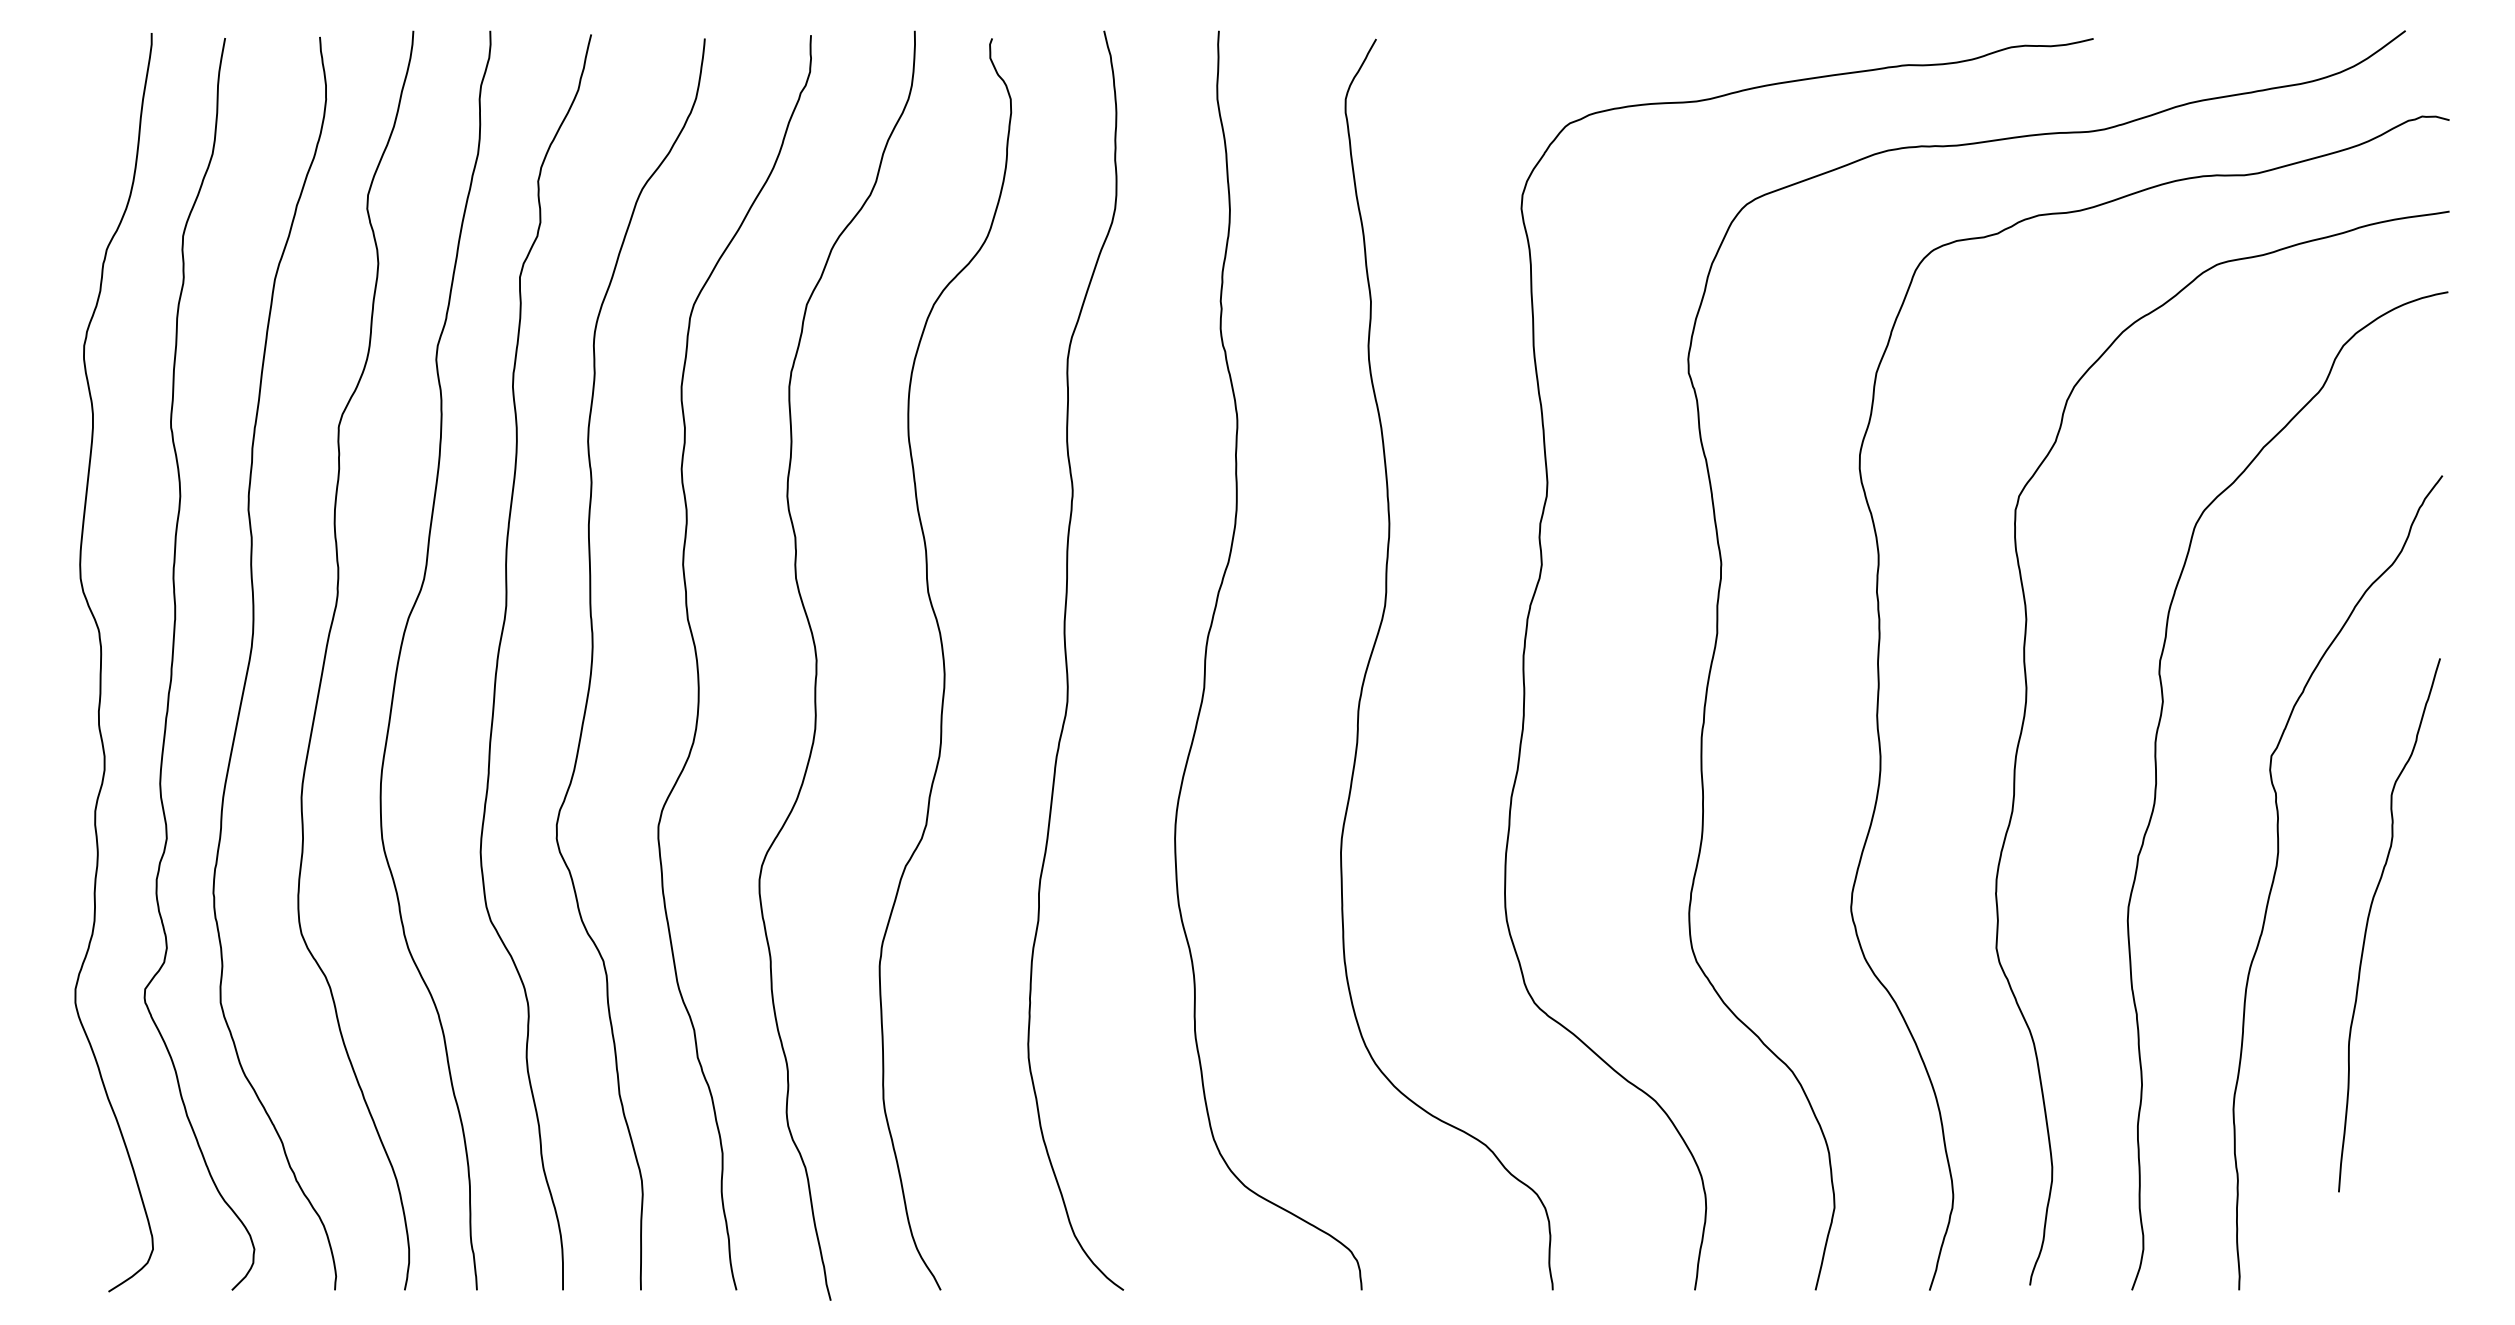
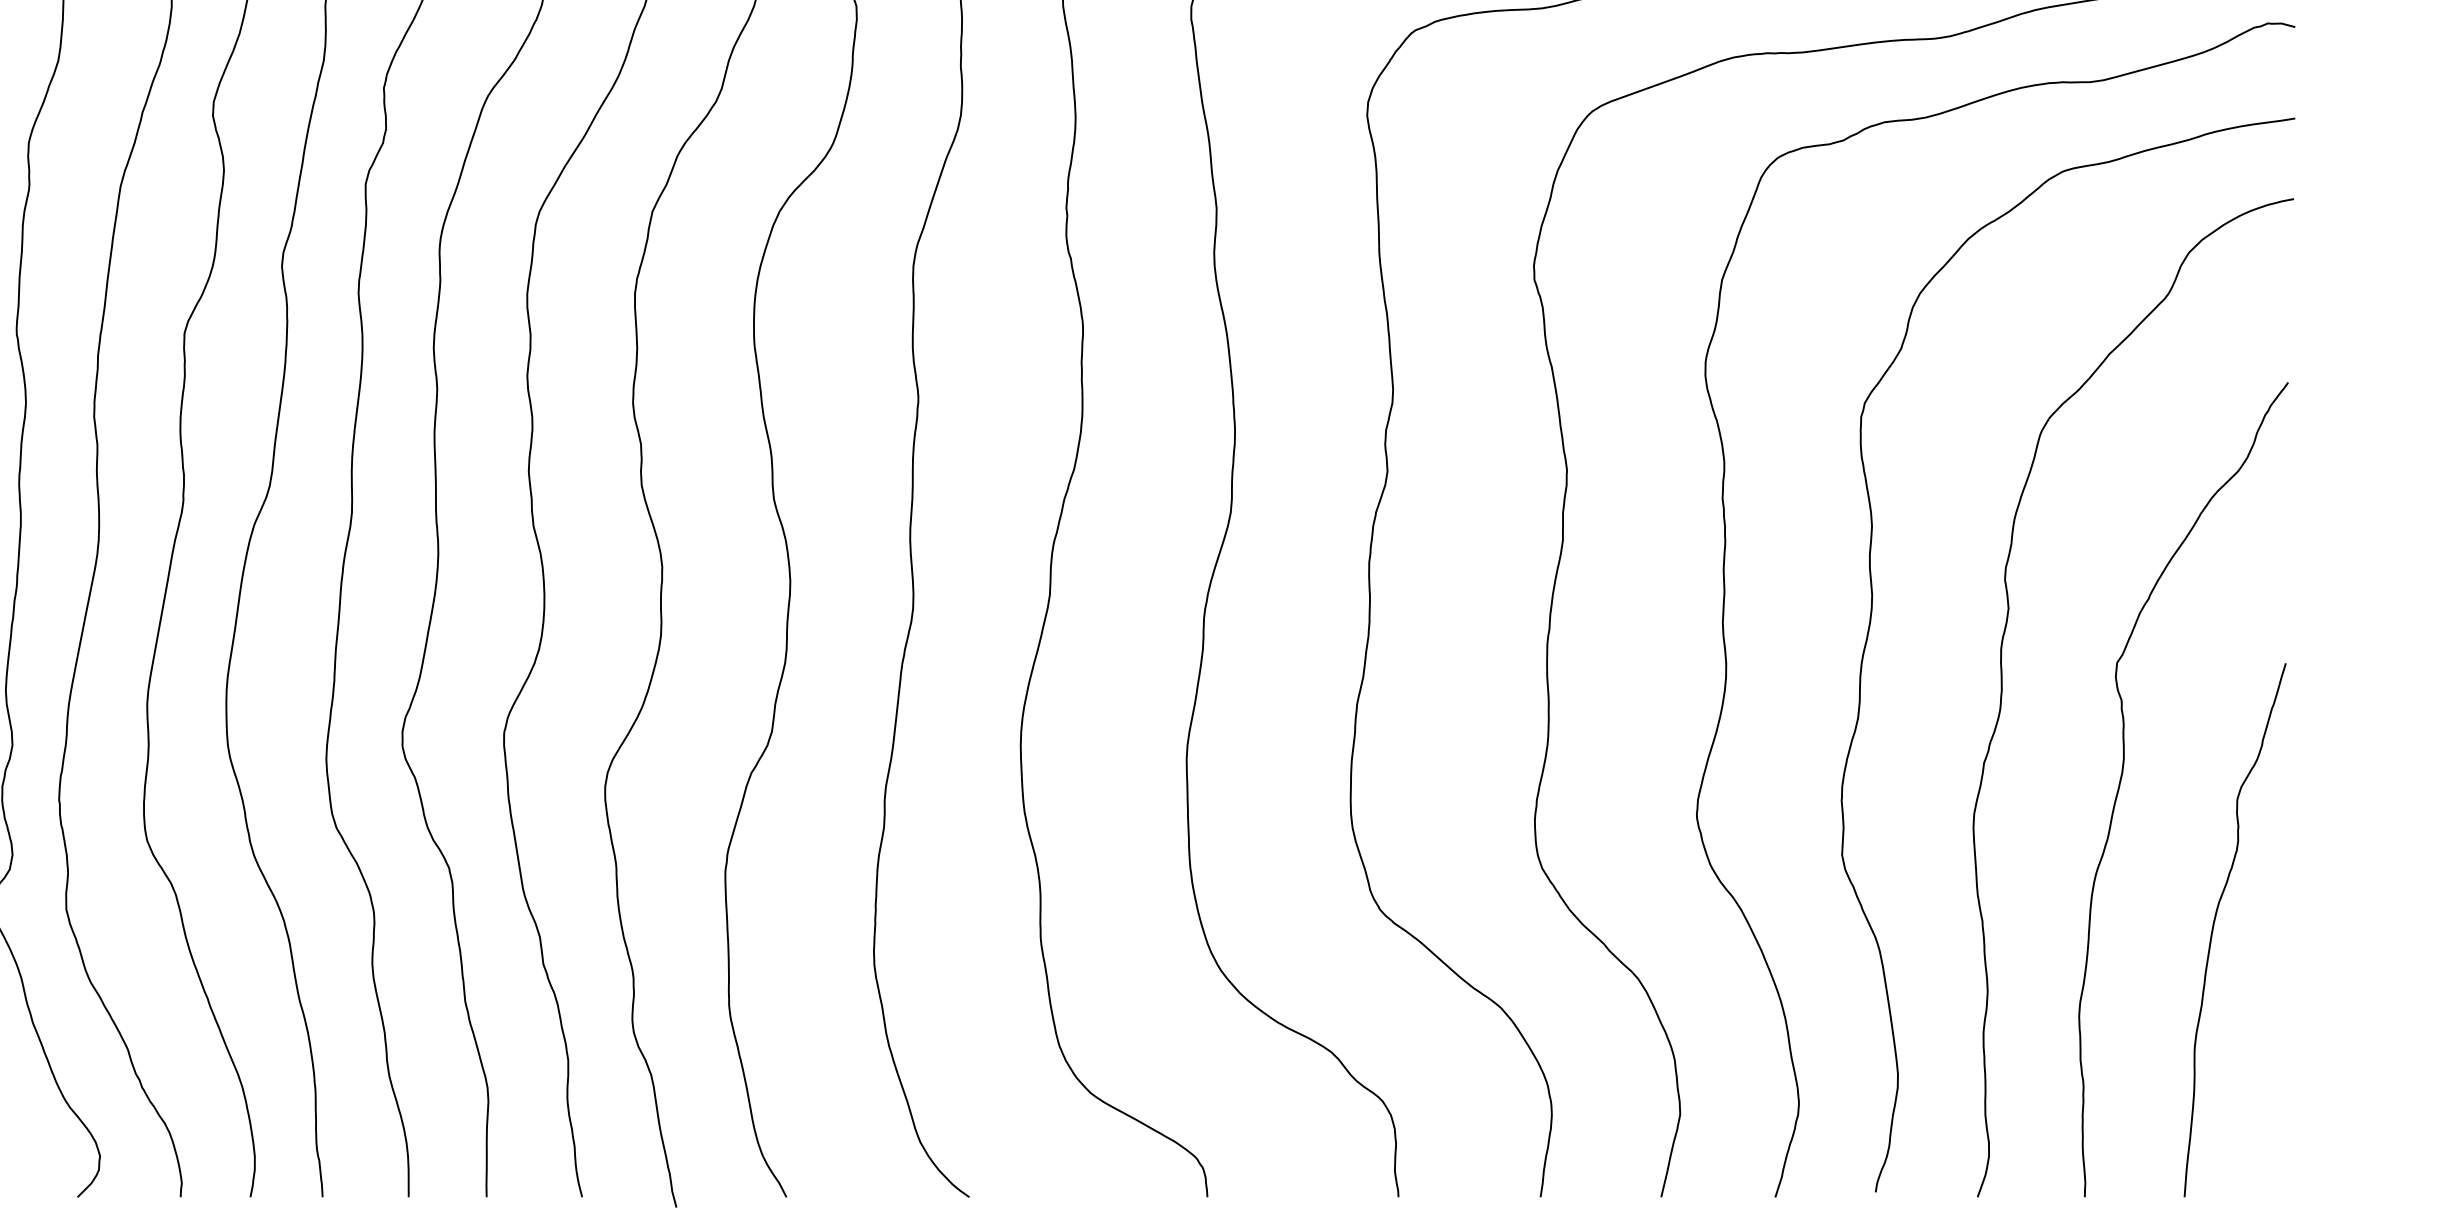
curve: (2368, 923) -> (2214, 928), moved

